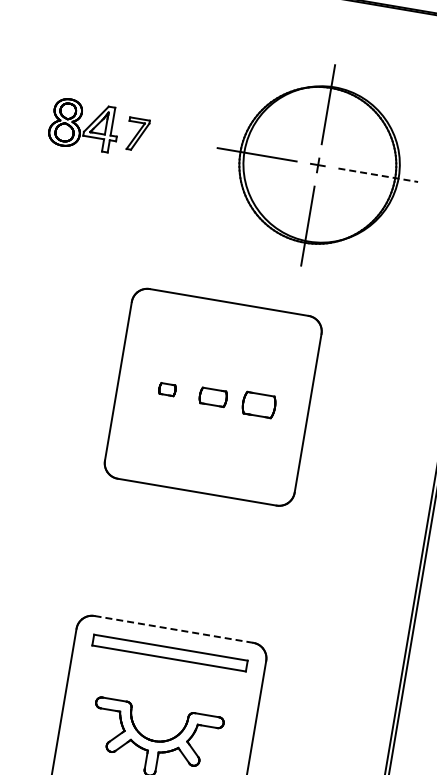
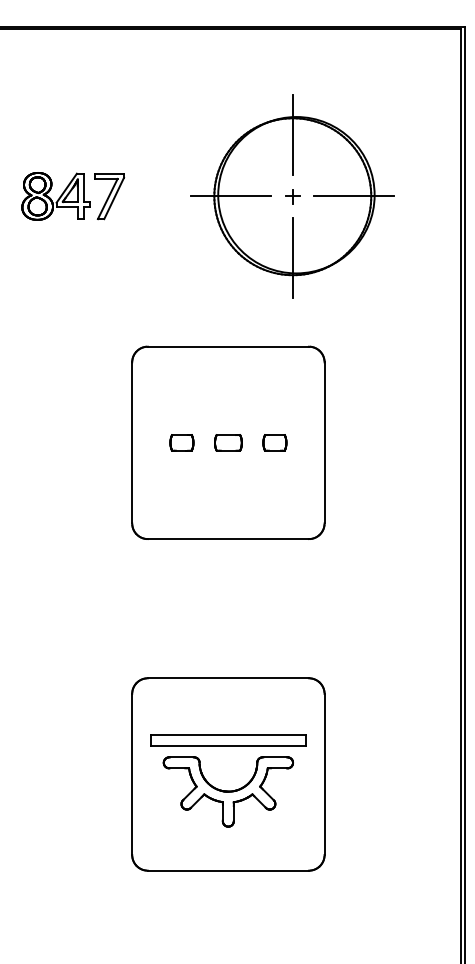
part: (137, 134) -> (109, 196), size x1.43
line: (378, 175) -> (354, 196), dashed -> solid
part: (167, 389) -> (181, 442), size x1.43
part: (258, 404) -> (274, 442), size x0.71
line: (174, 629) -> (228, 678), dashed -> solid
part: (170, 653) -> (228, 740), moved

